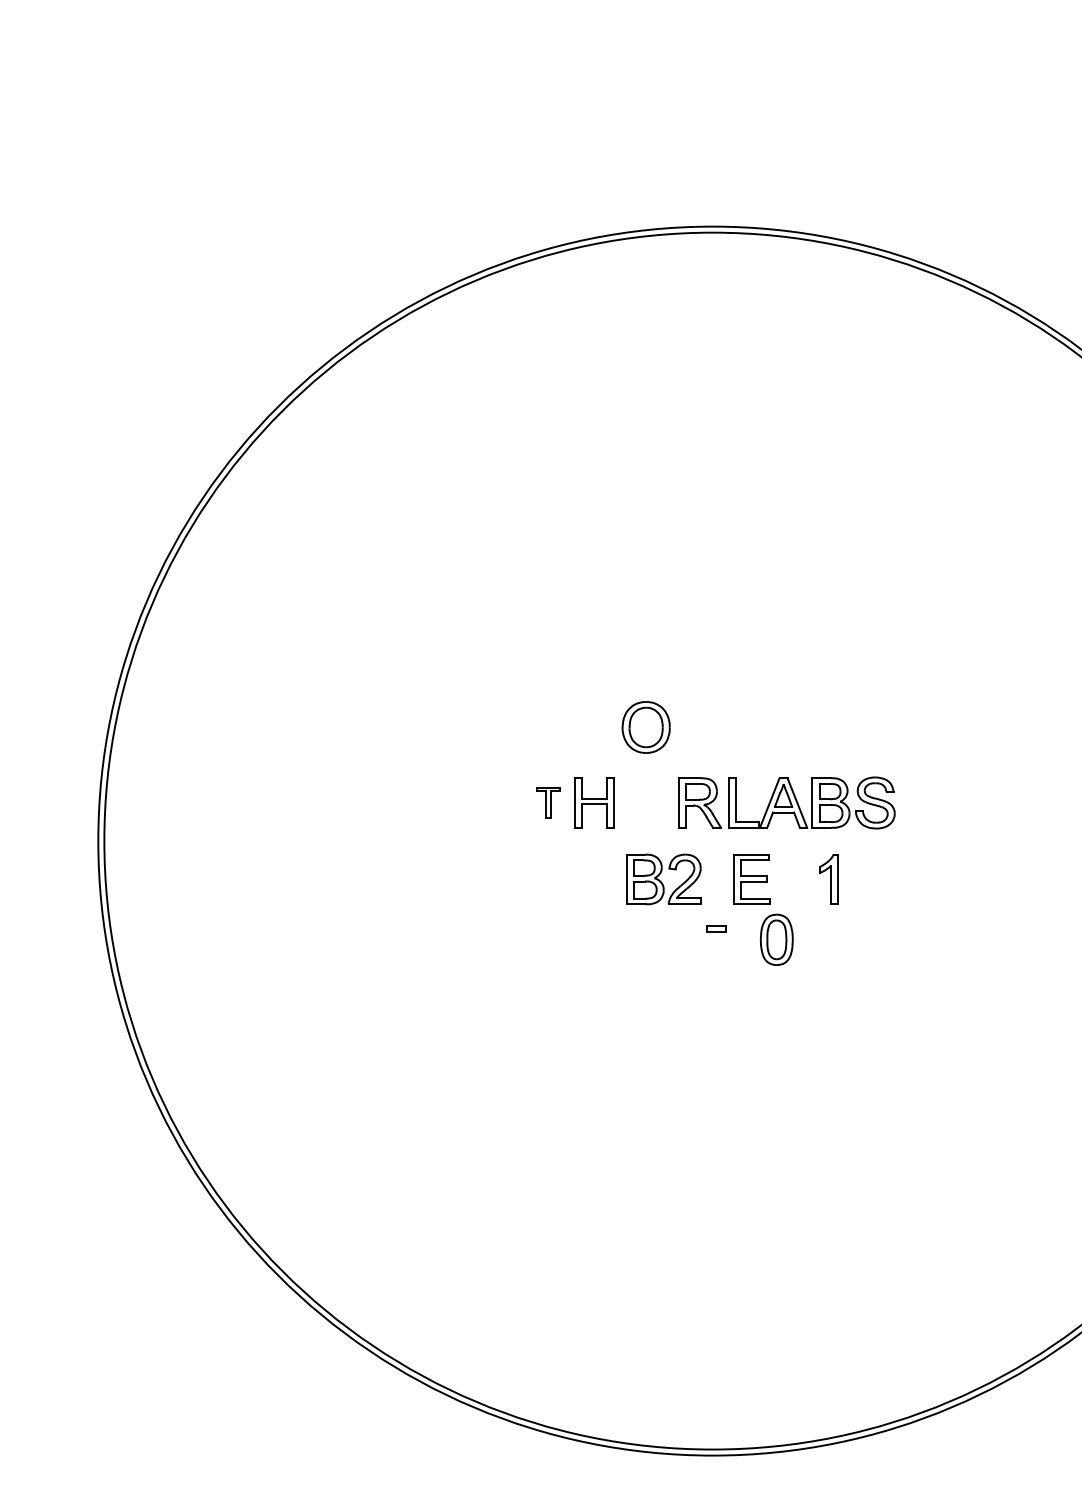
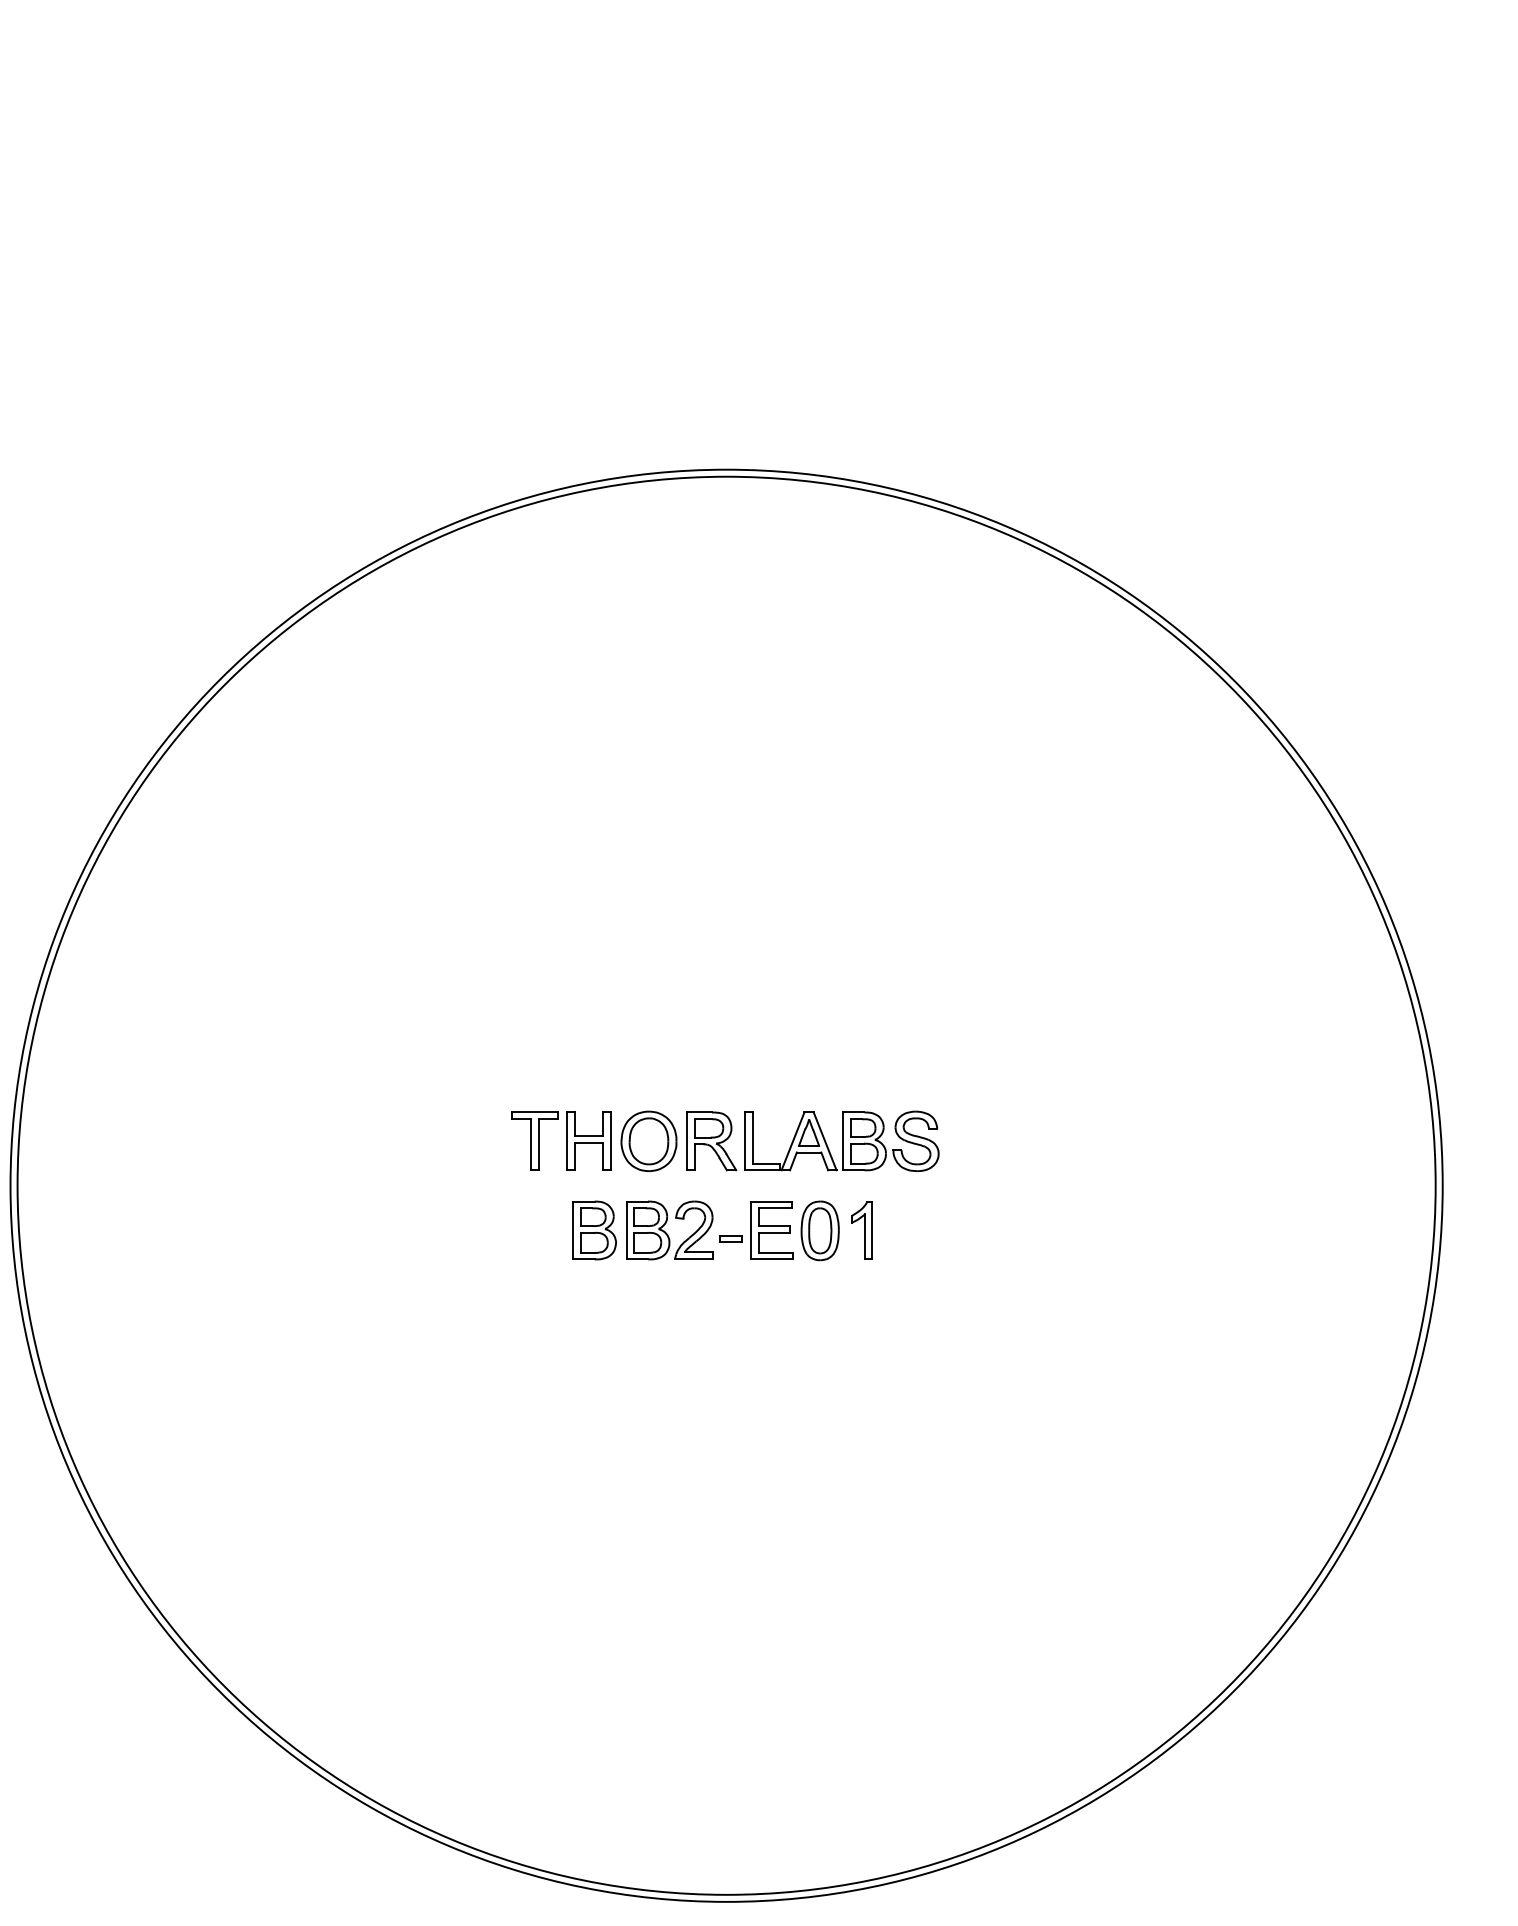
part: (645, 726) -> (648, 1140), moved
part: (547, 802) -> (534, 1140), size x1.67
part: (599, 879) -> (594, 1230), added
part: (716, 928) -> (730, 1238), moved
part: (776, 939) -> (819, 1230), moved

